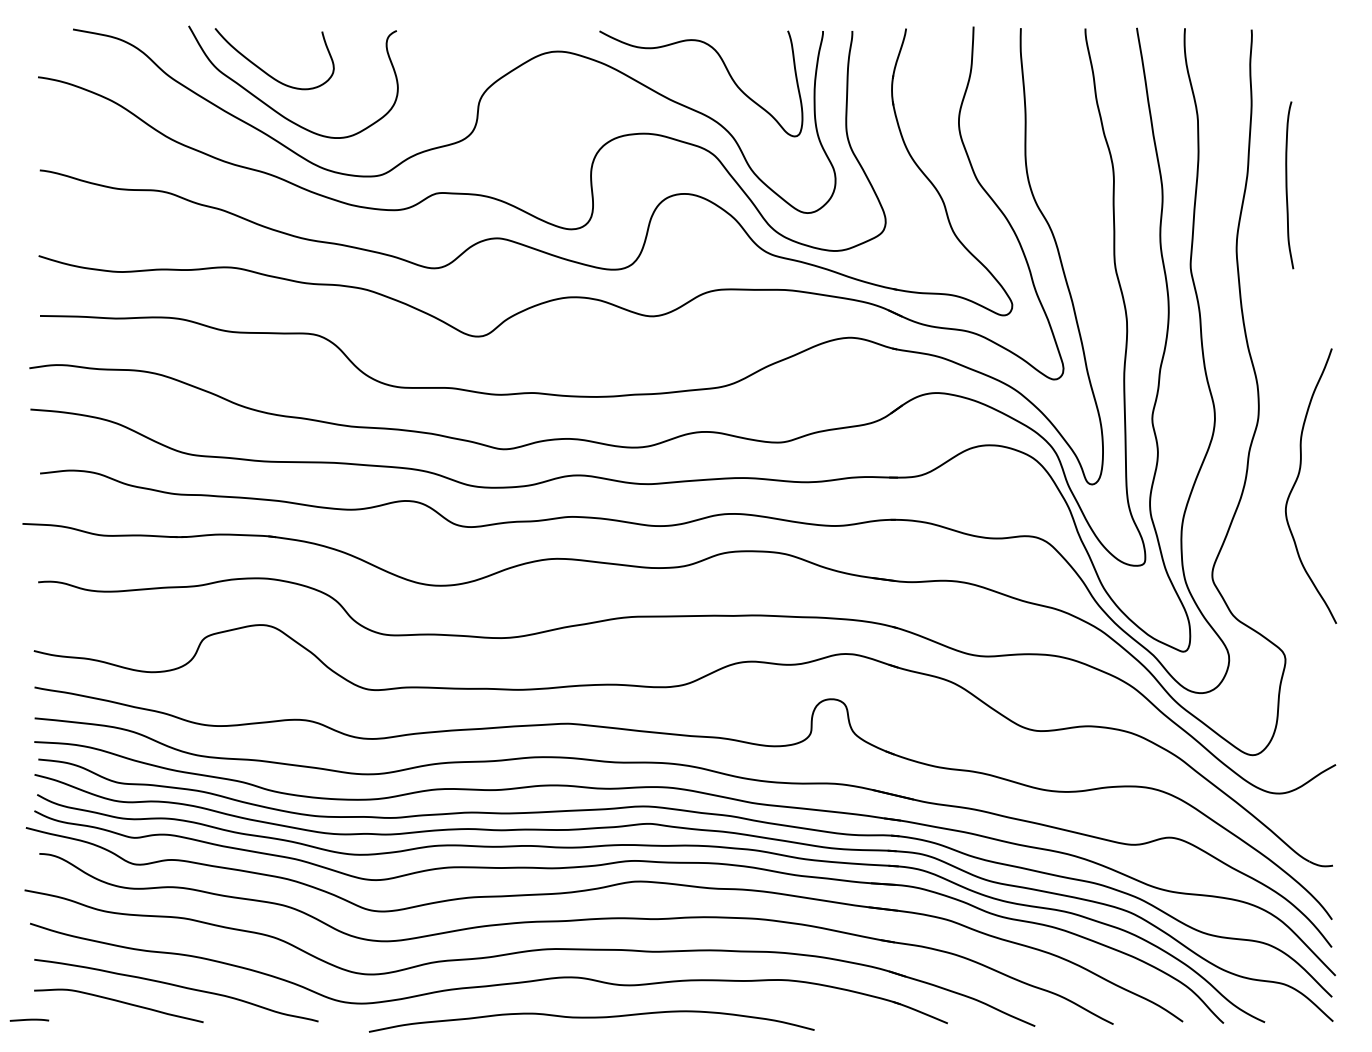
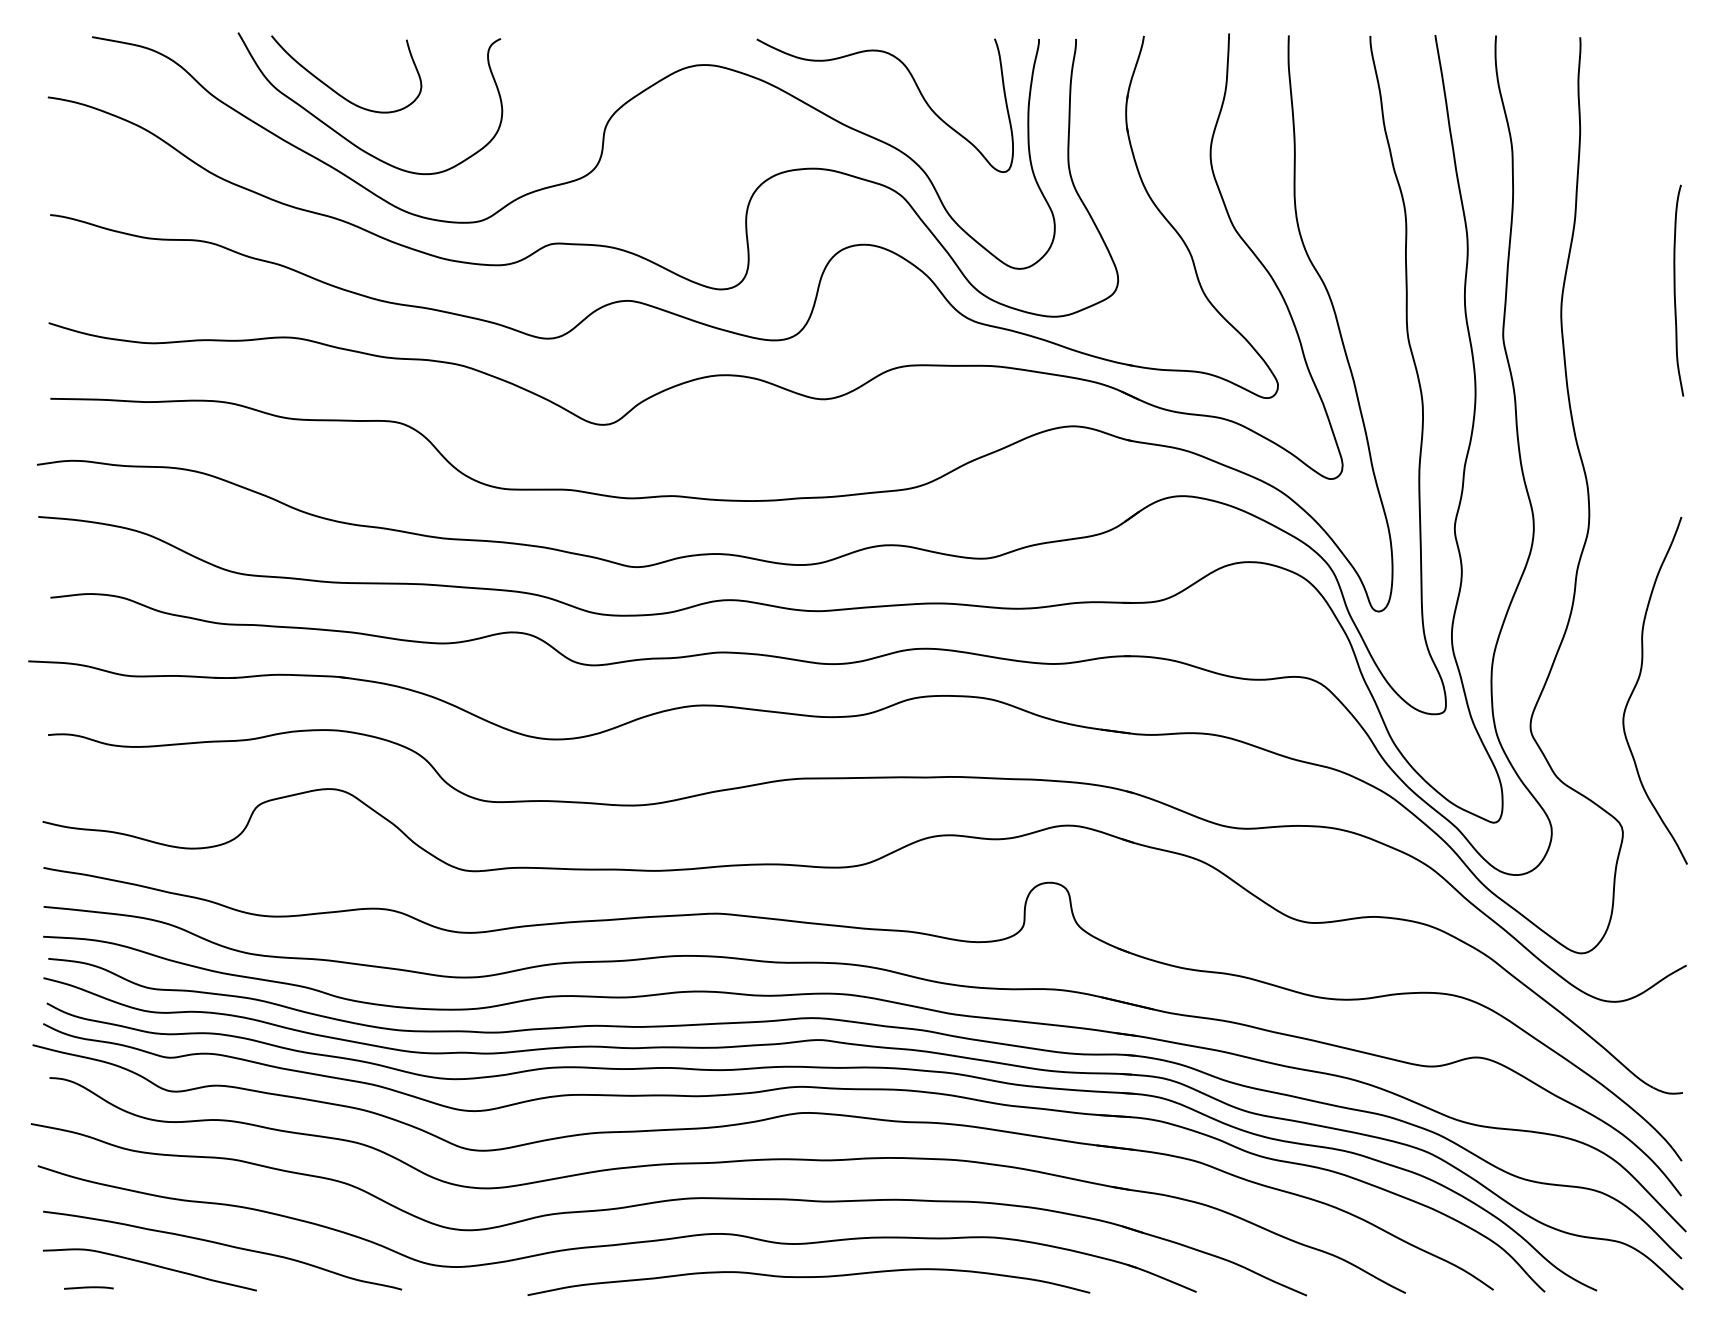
curve: (1287, 185) -> (1675, 290), moved
curve: (1298, 478) -> (1639, 681), moved
curve: (591, 1018) -> (808, 1278), moved
line: (29, 1019) -> (88, 1287), moved

